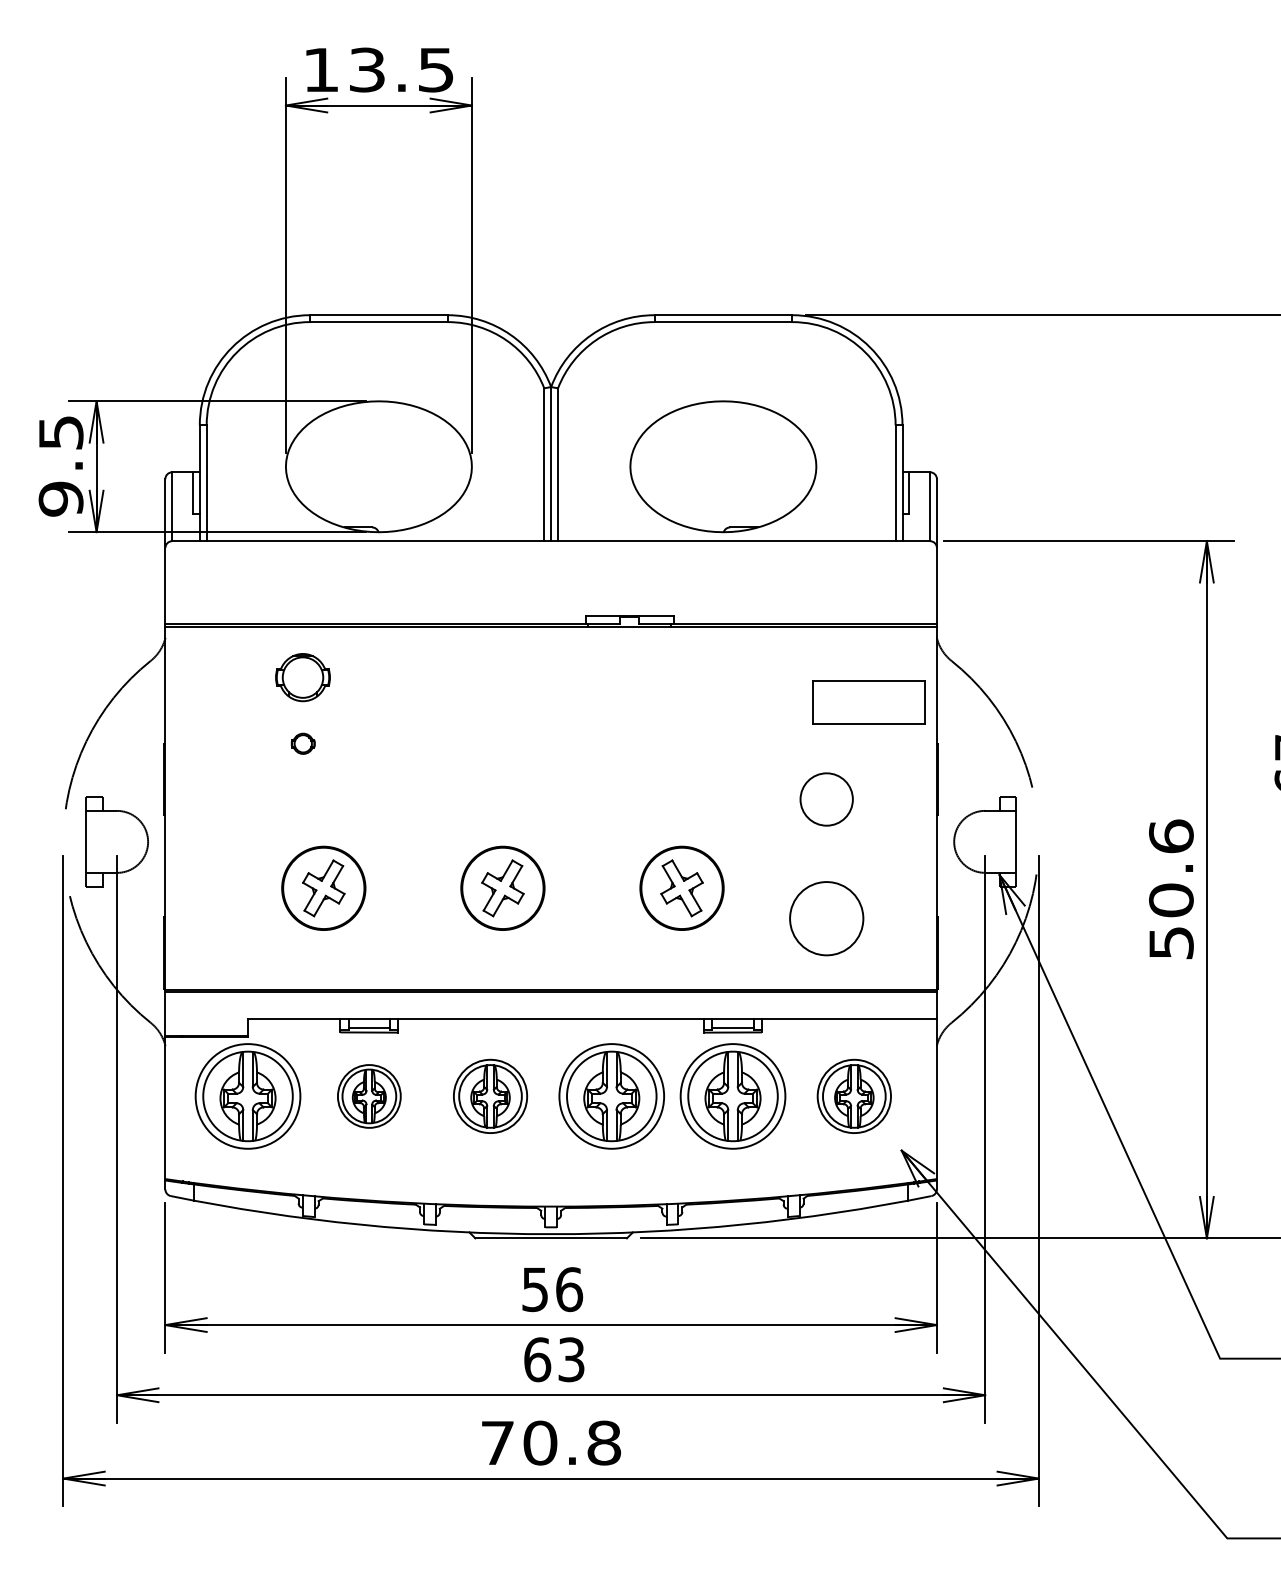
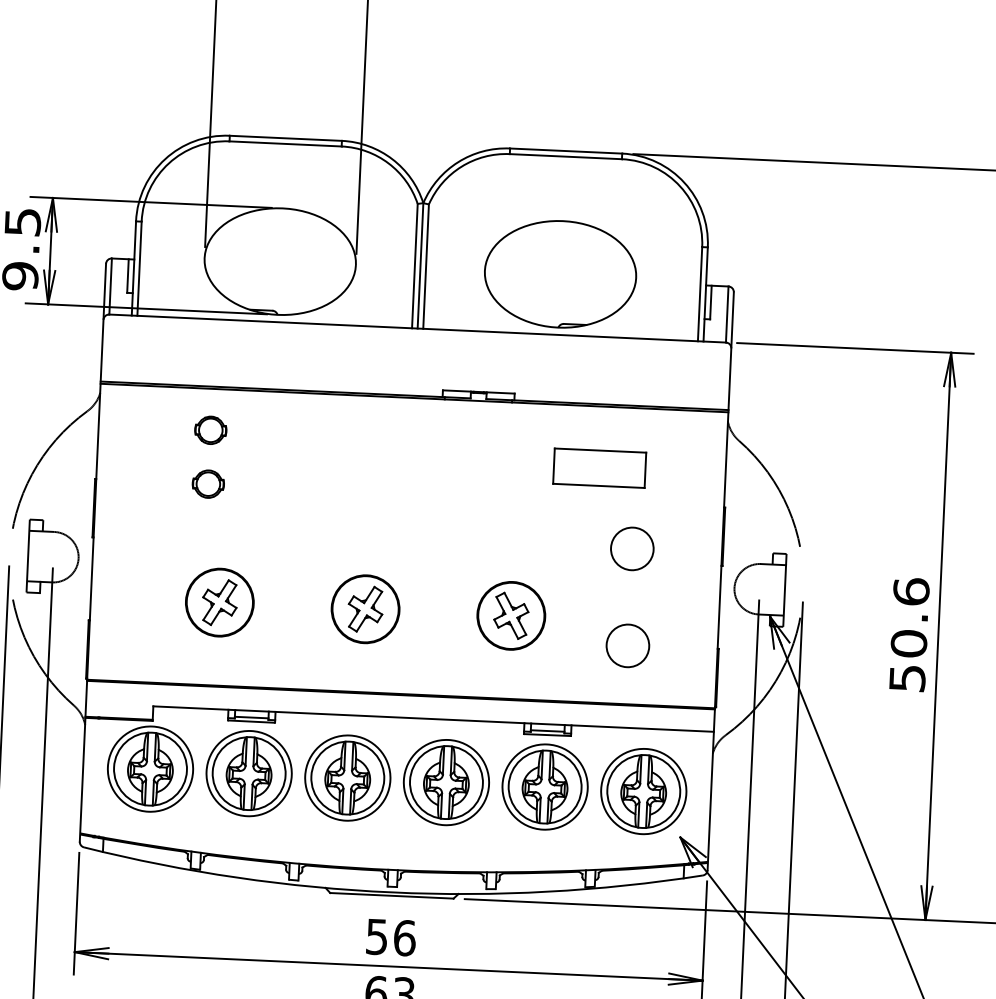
part: (303, 677) -> (211, 430), size x0.71
part: (868, 702) -> (599, 468), moved
part: (303, 743) -> (208, 484), size x1.67
circle: (826, 918) -> (627, 645), size x0.71
part: (369, 1096) -> (249, 773), size x1.67
part: (490, 1096) -> (347, 778), size x1.43
part: (854, 1096) -> (643, 791), size x1.43

